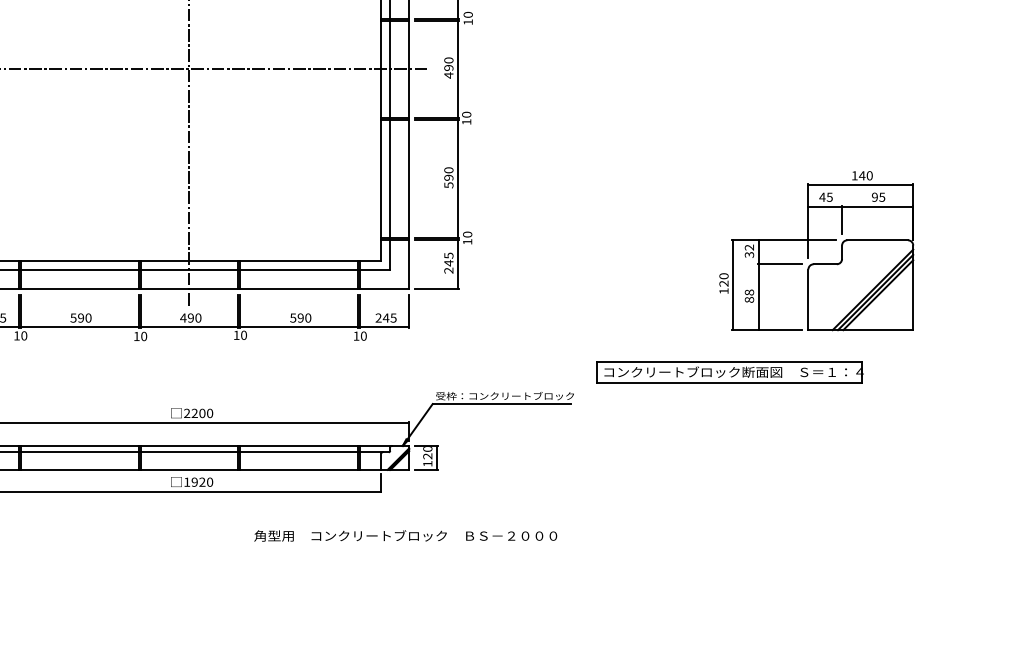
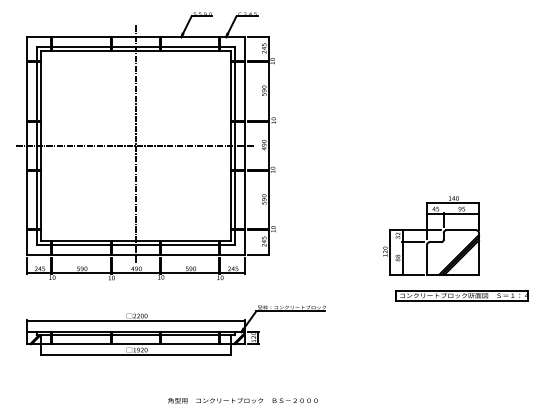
part: (817, 250) -> (431, 235), moved
part: (728, 371) -> (461, 295), moved
text: (404, 535) -> (242, 400), moved

